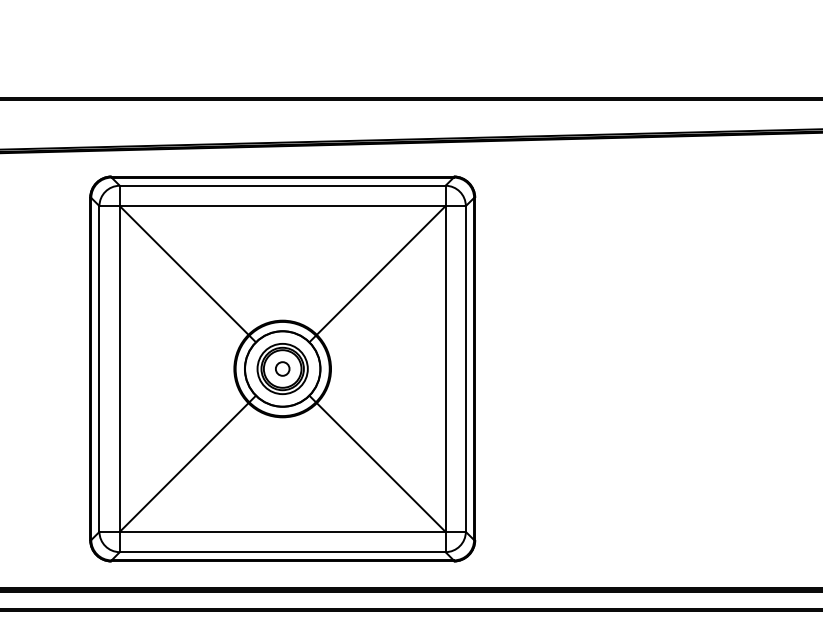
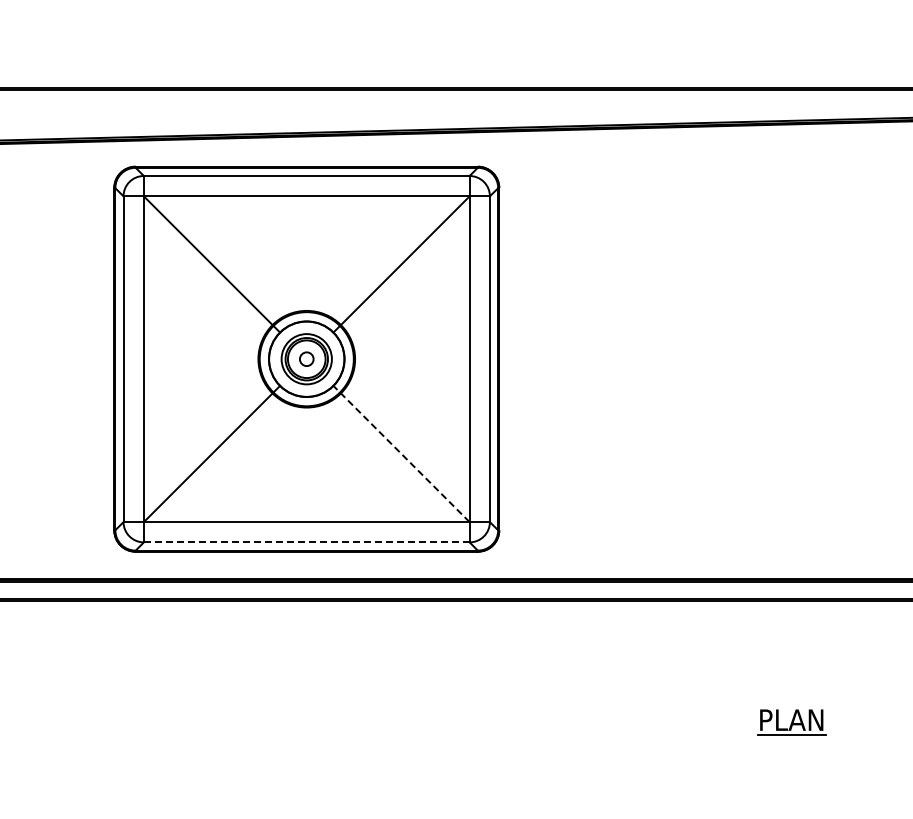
line: (377, 464) -> (401, 454), solid -> dashed
line: (282, 552) -> (306, 542), solid -> dashed

